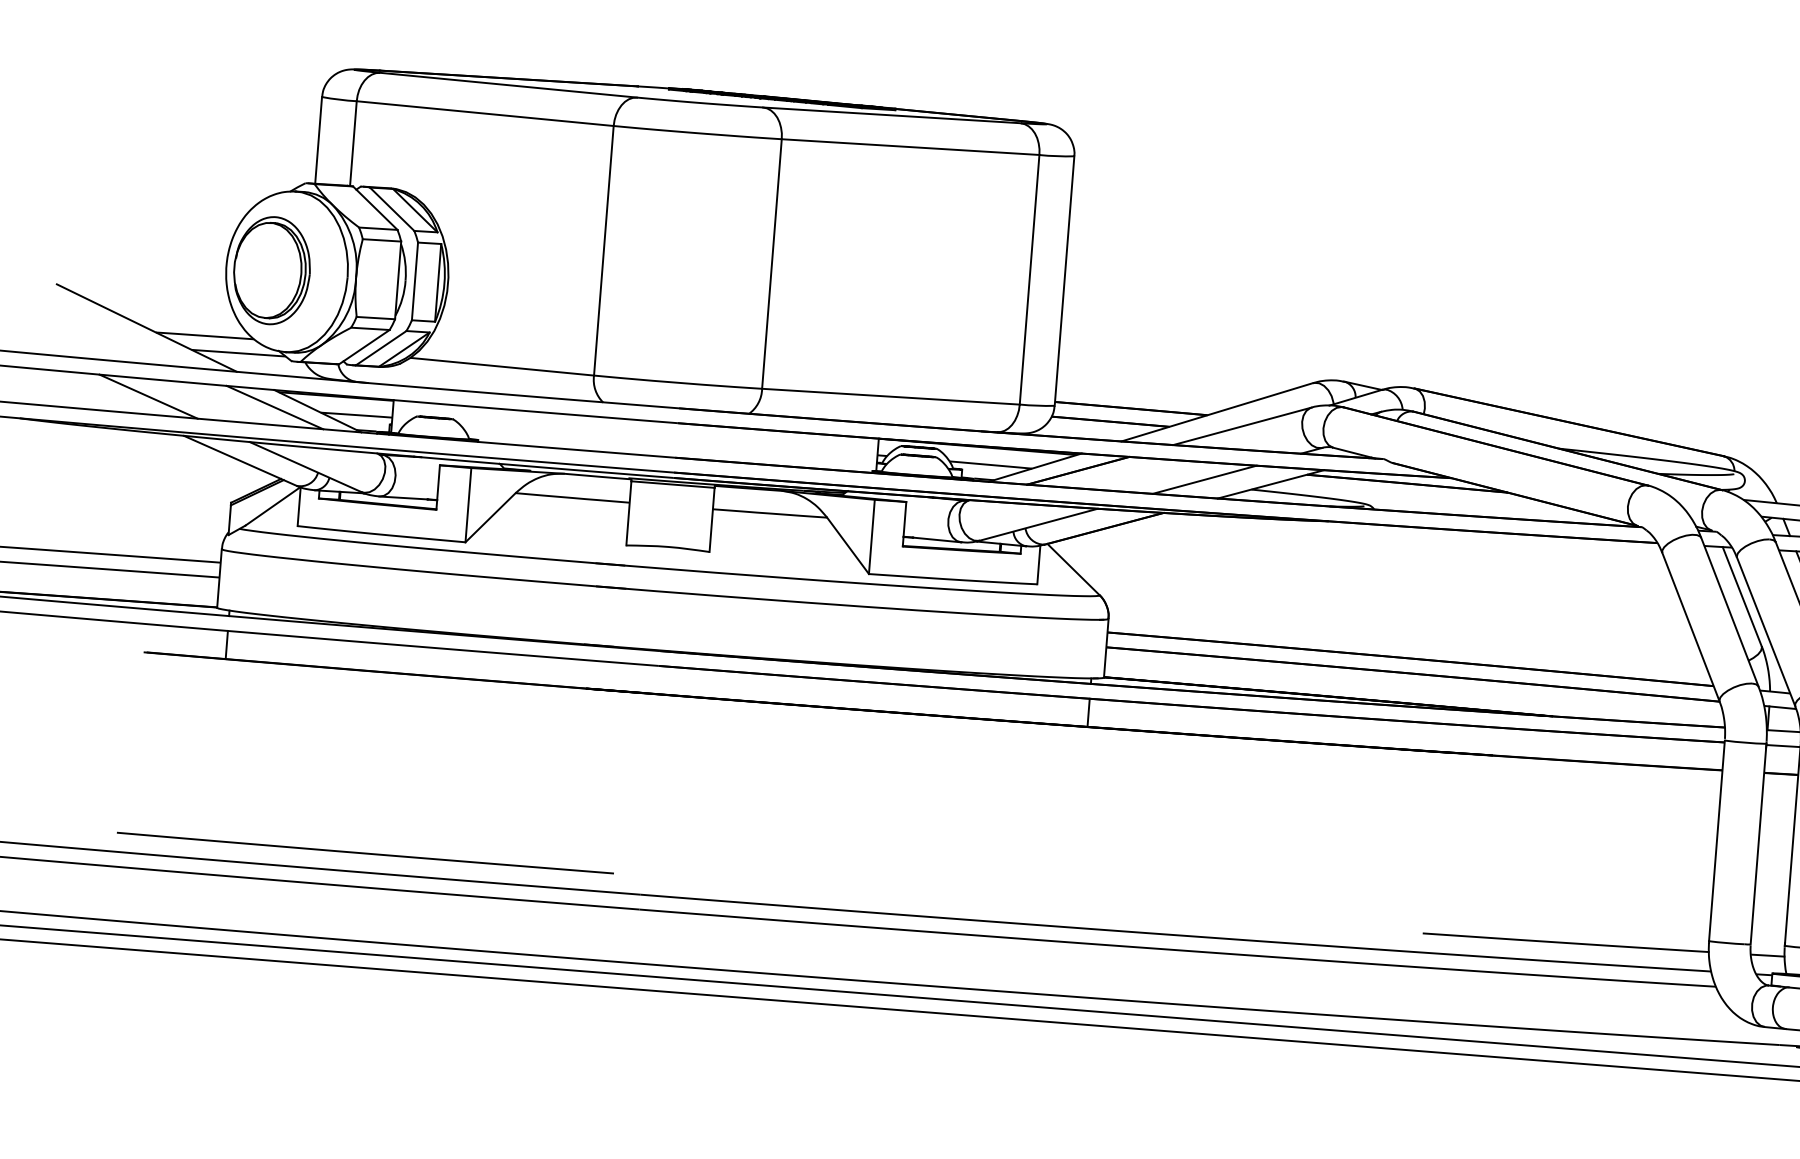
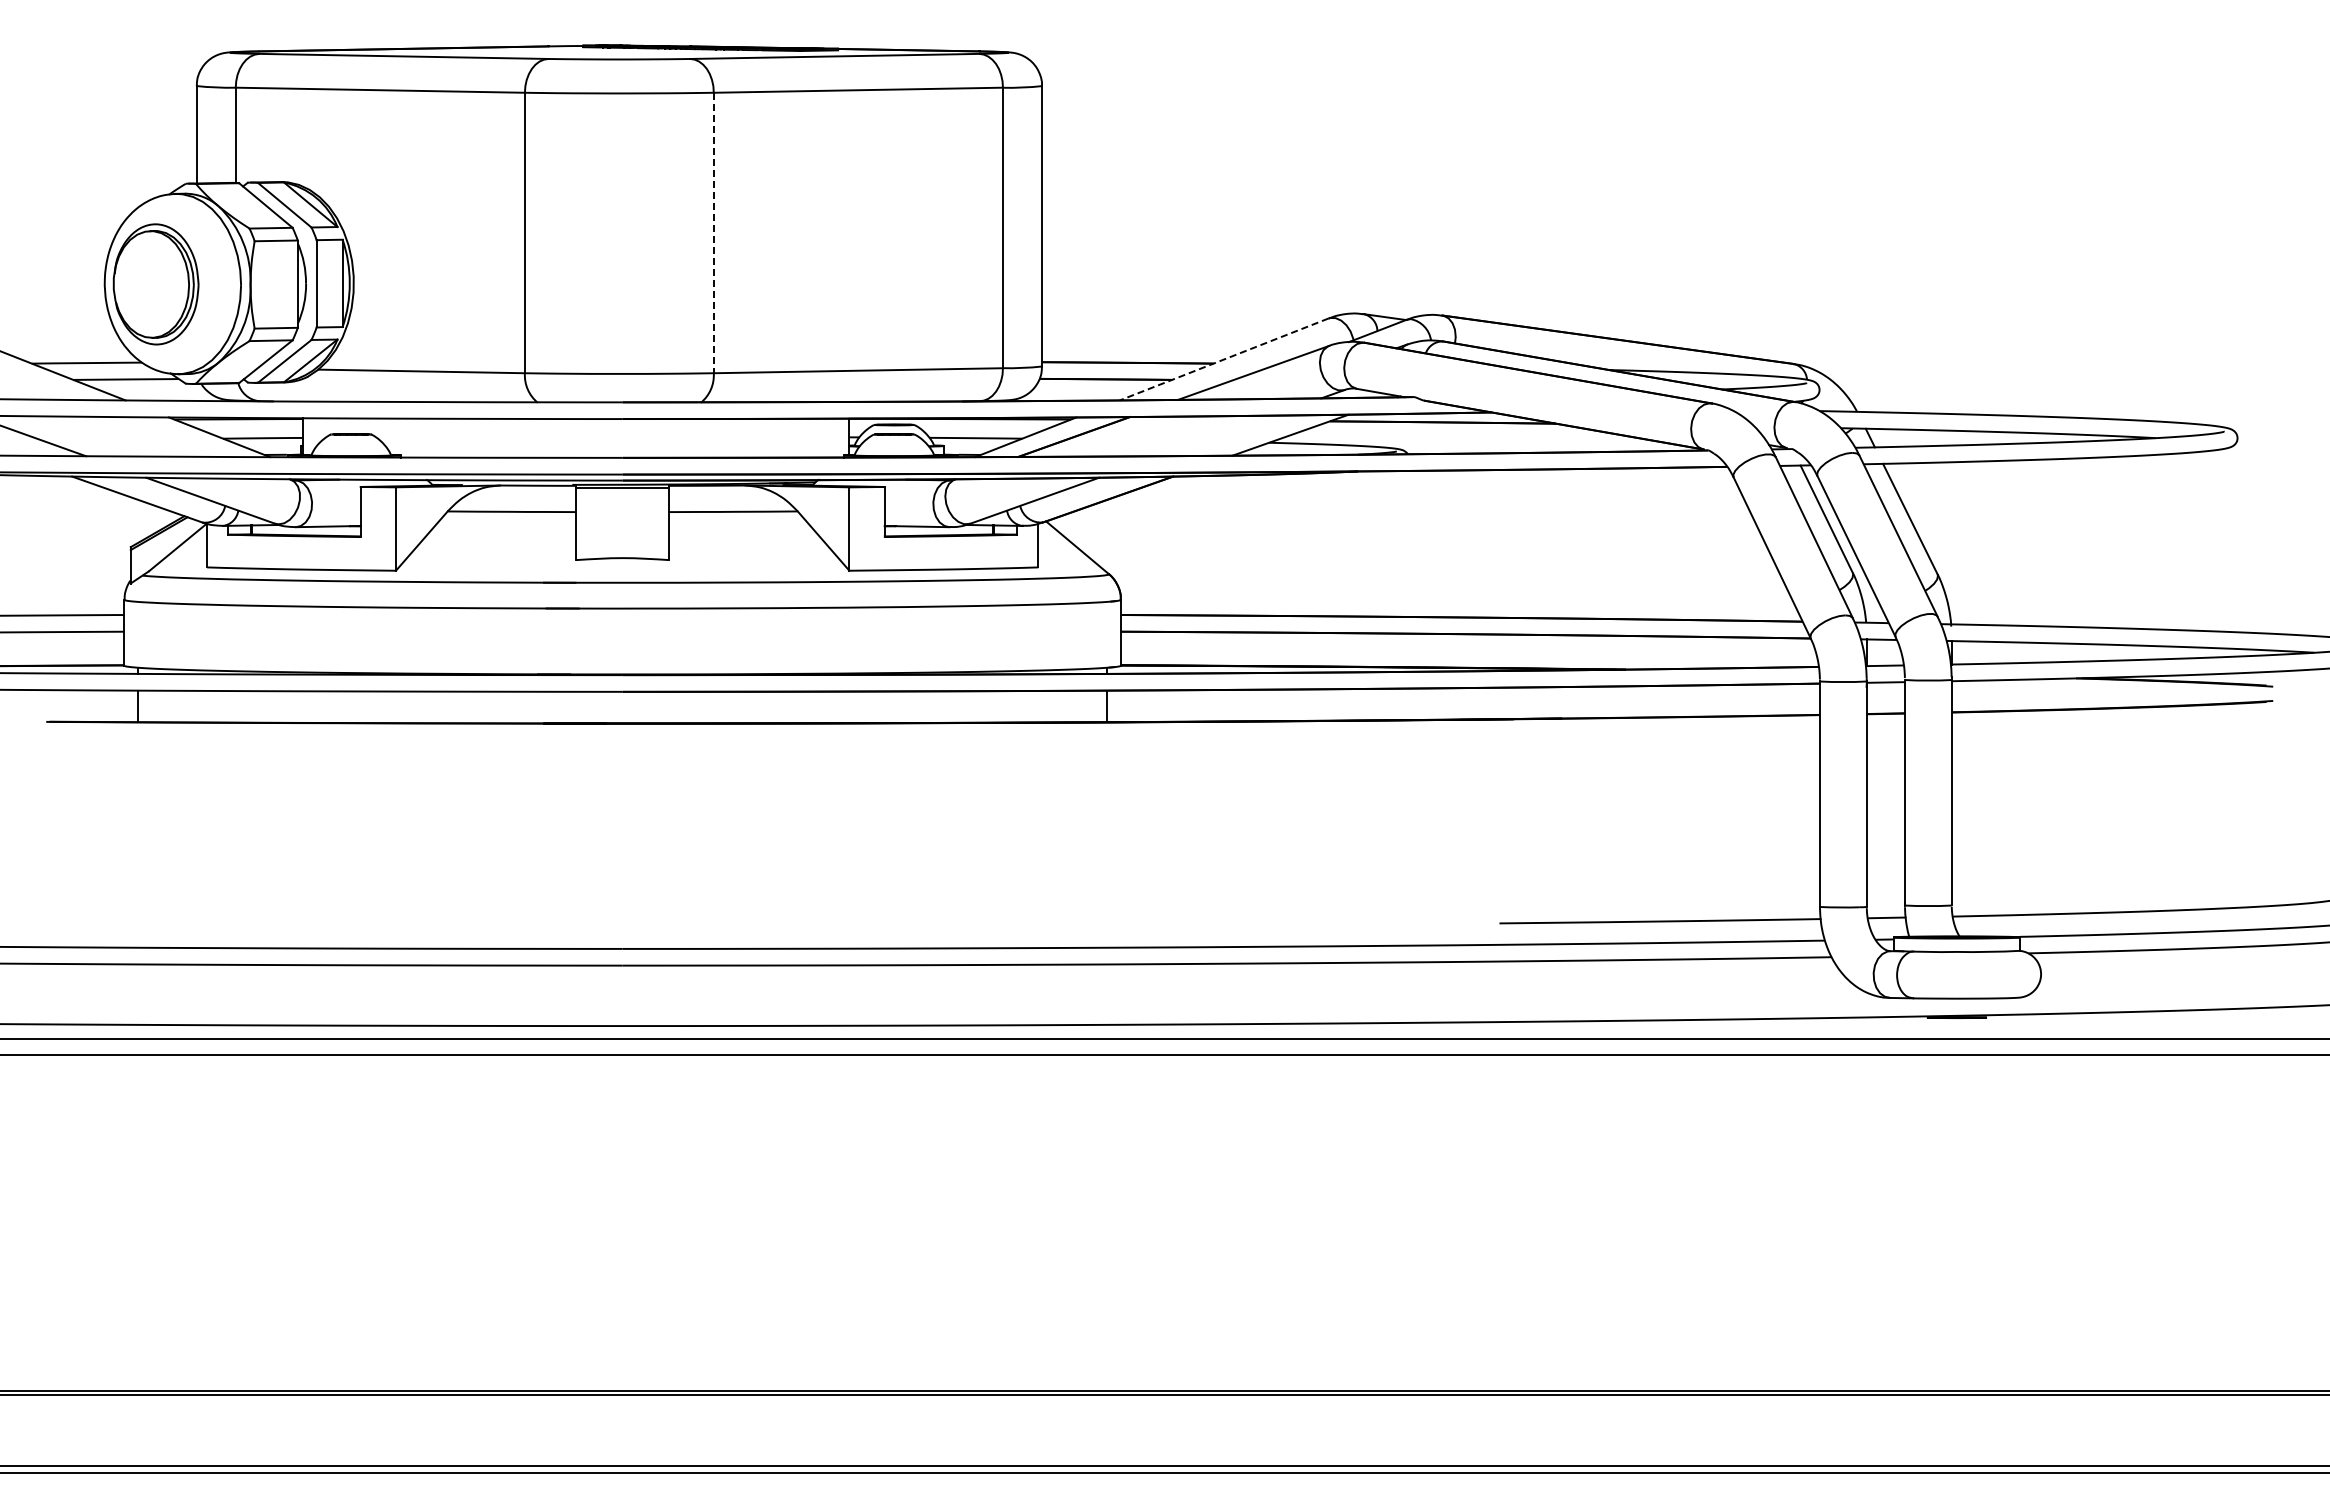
line: (771, 264) -> (713, 233), solid -> dashed
line: (275, 408) -> (171, 437), removed
line: (1216, 412) -> (1223, 359), solid -> dashed
line: (1204, 479) -> (1215, 435), removed
line: (365, 852) -> (311, 926), removed

